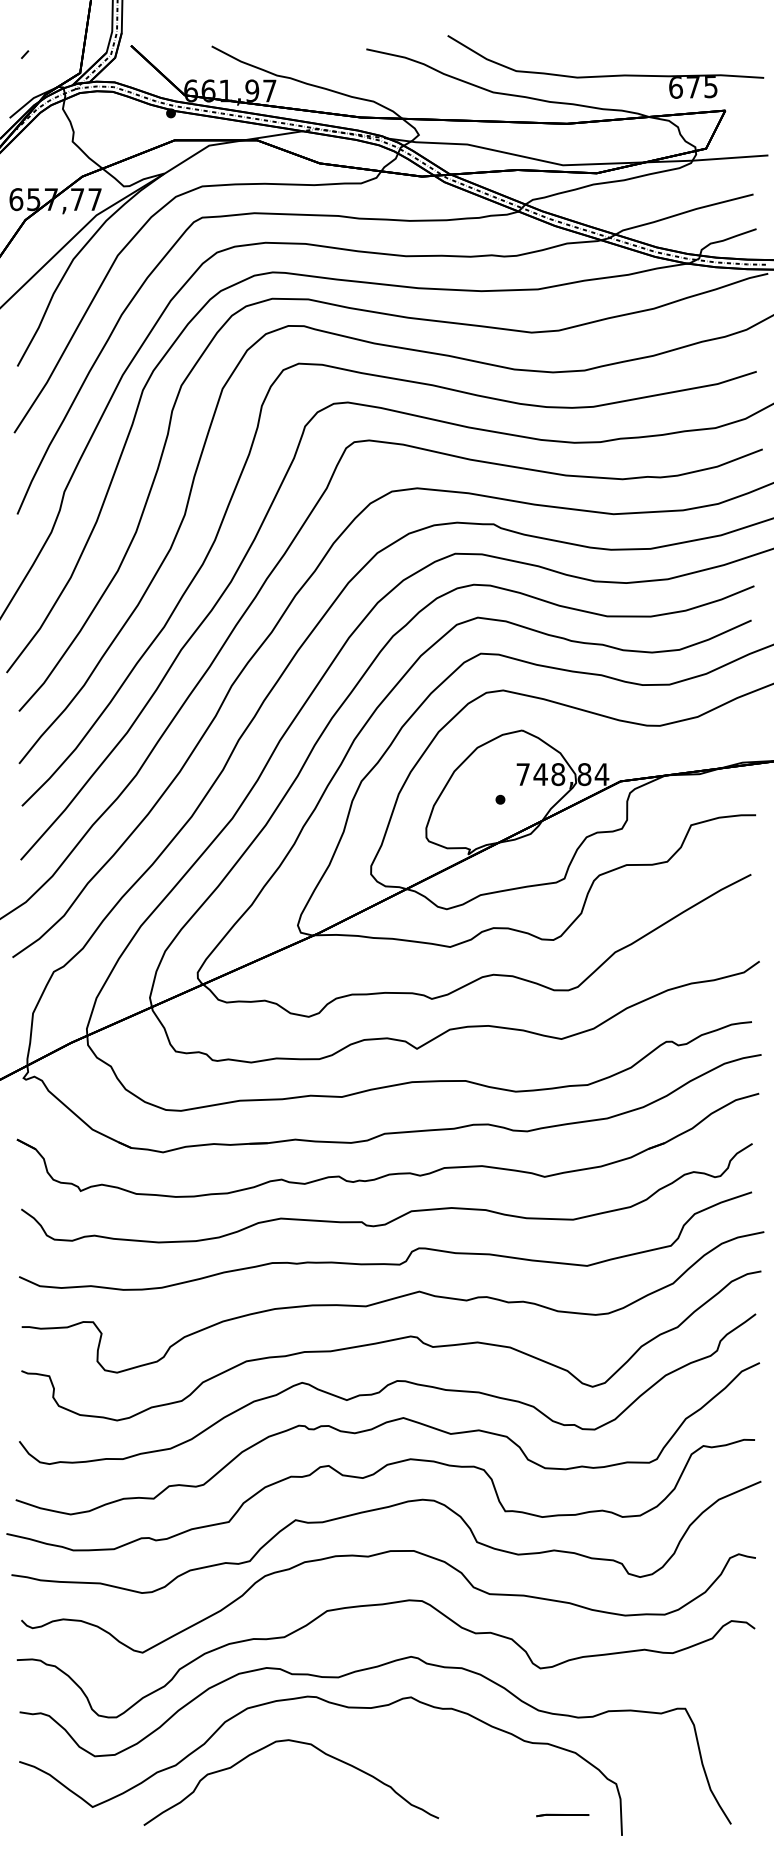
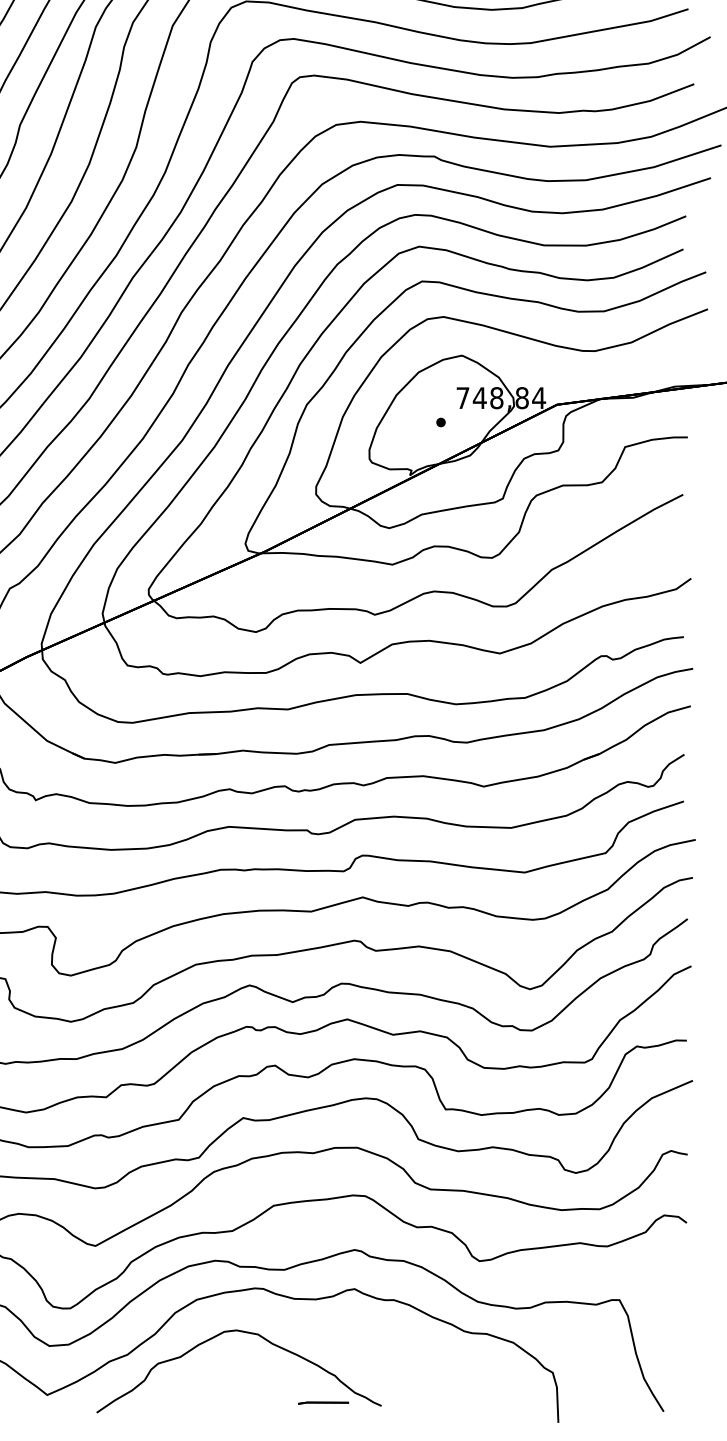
part: (562, 1815) -> (323, 1403), moved

